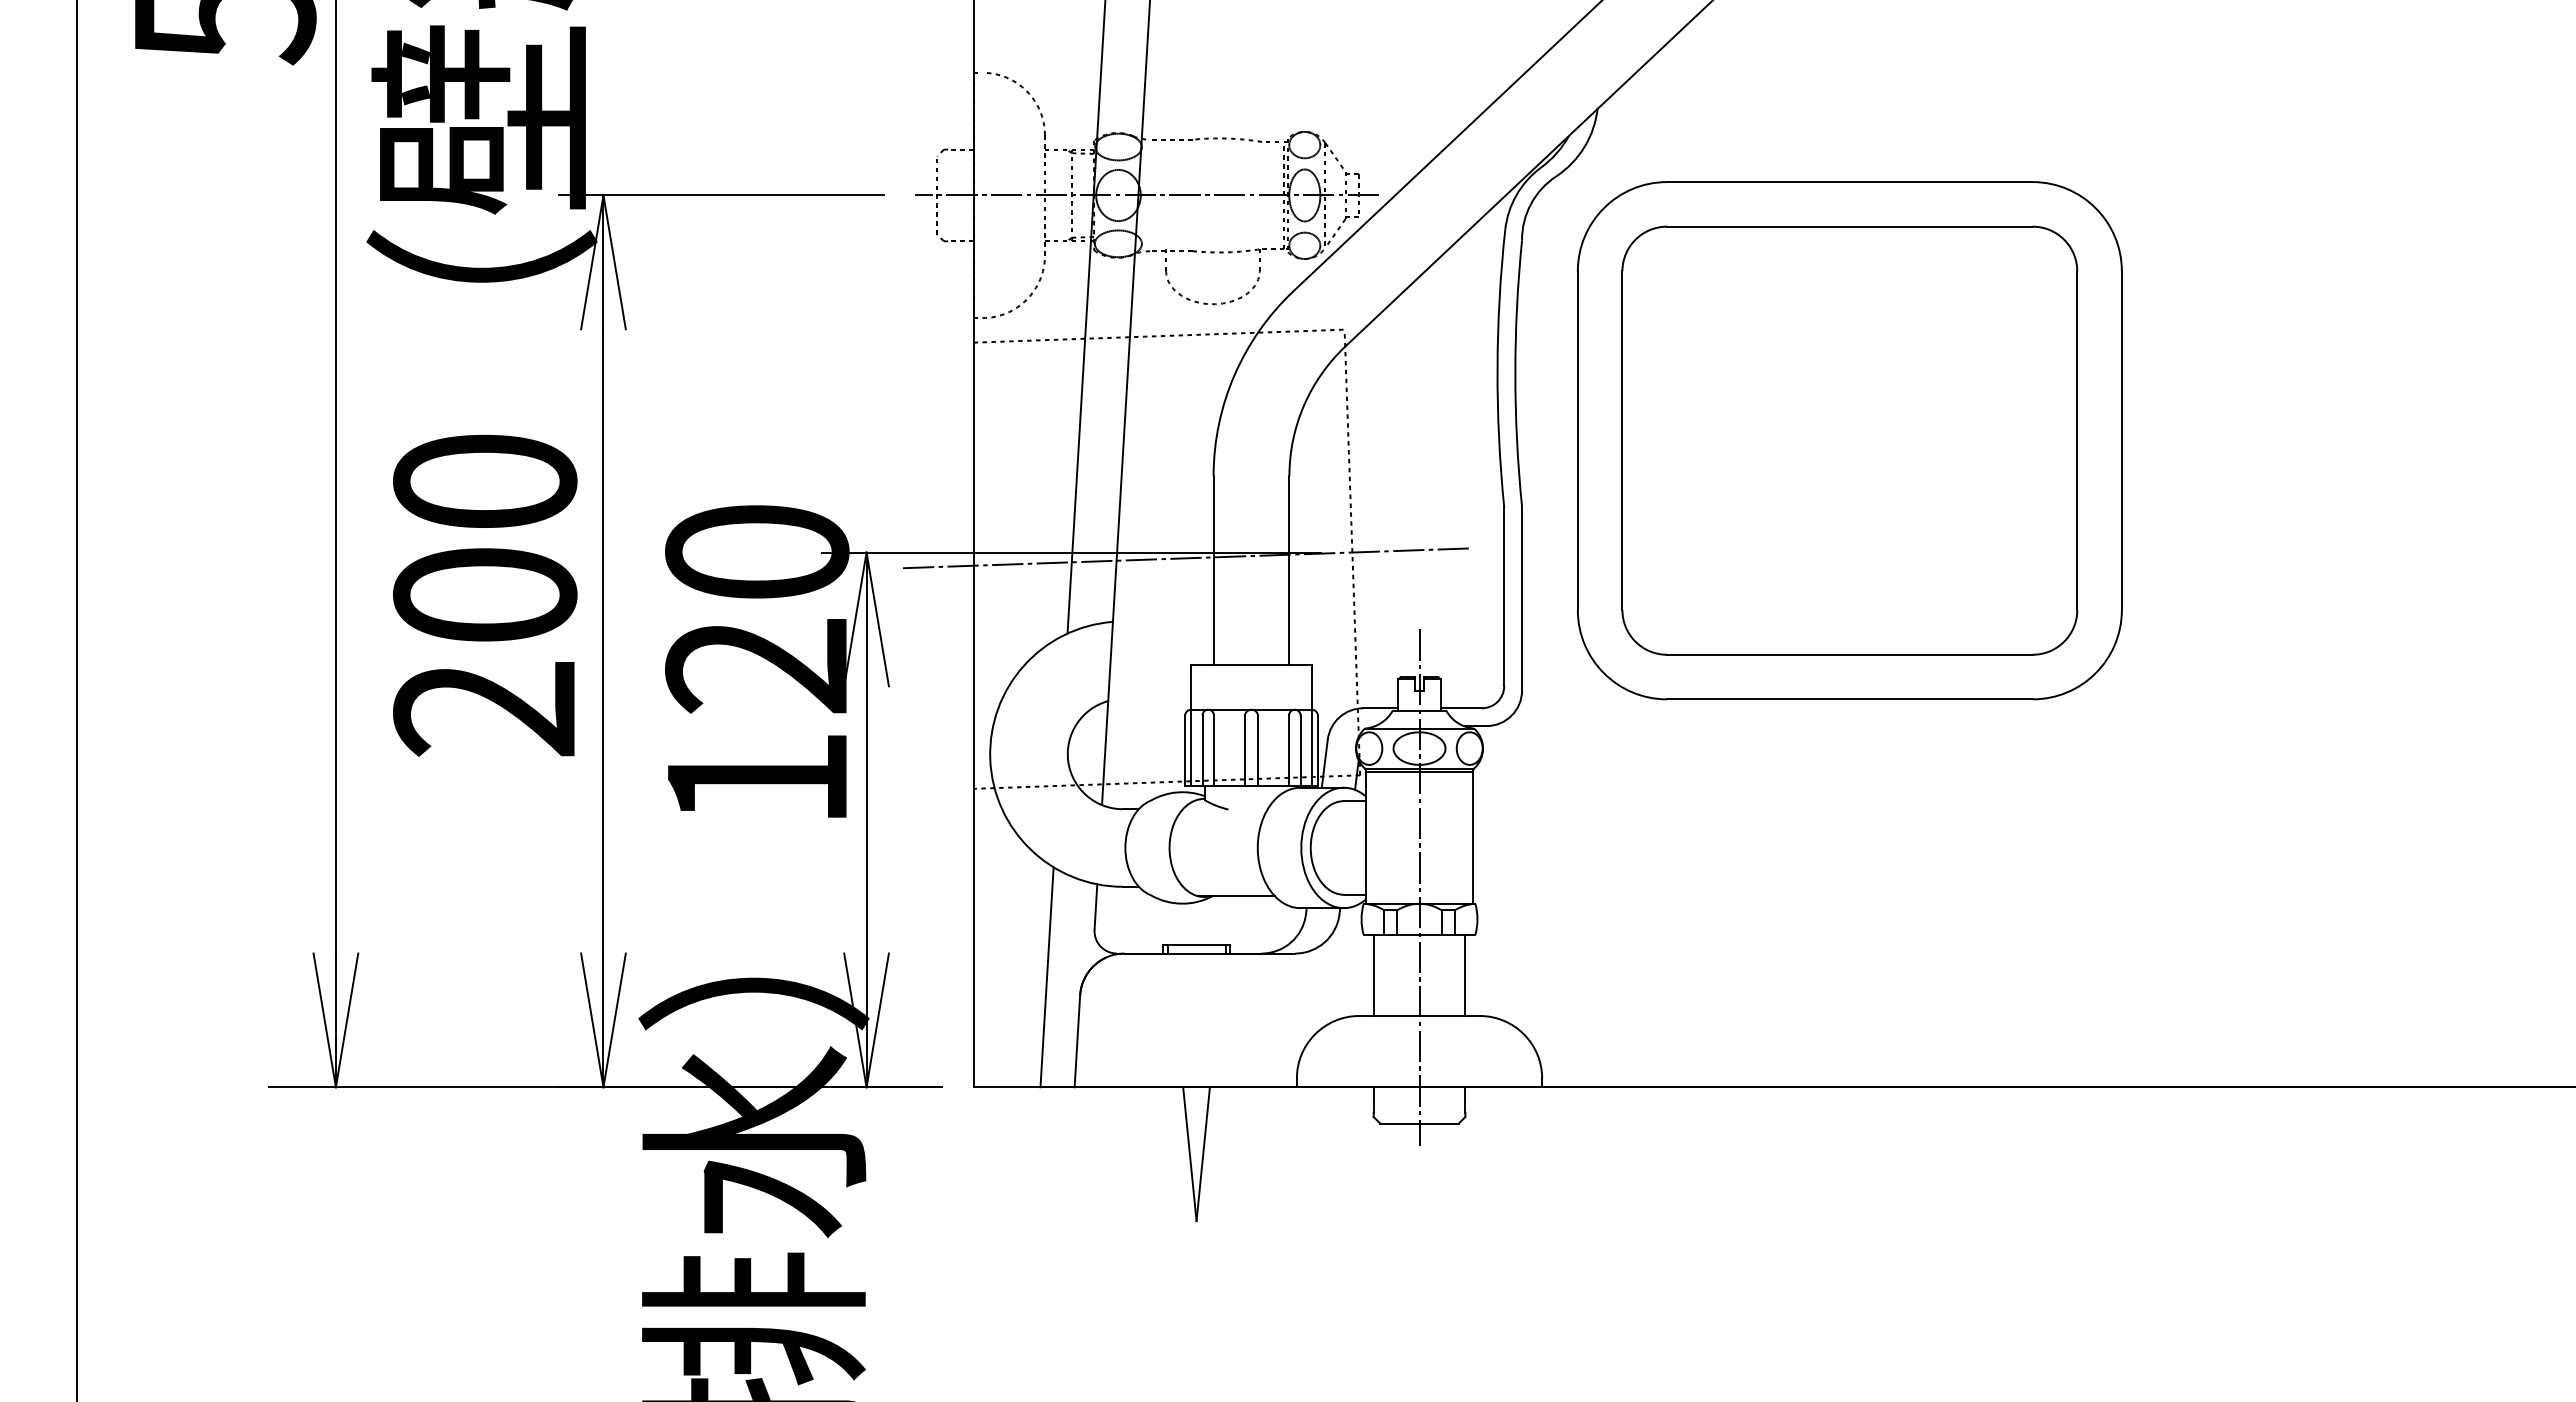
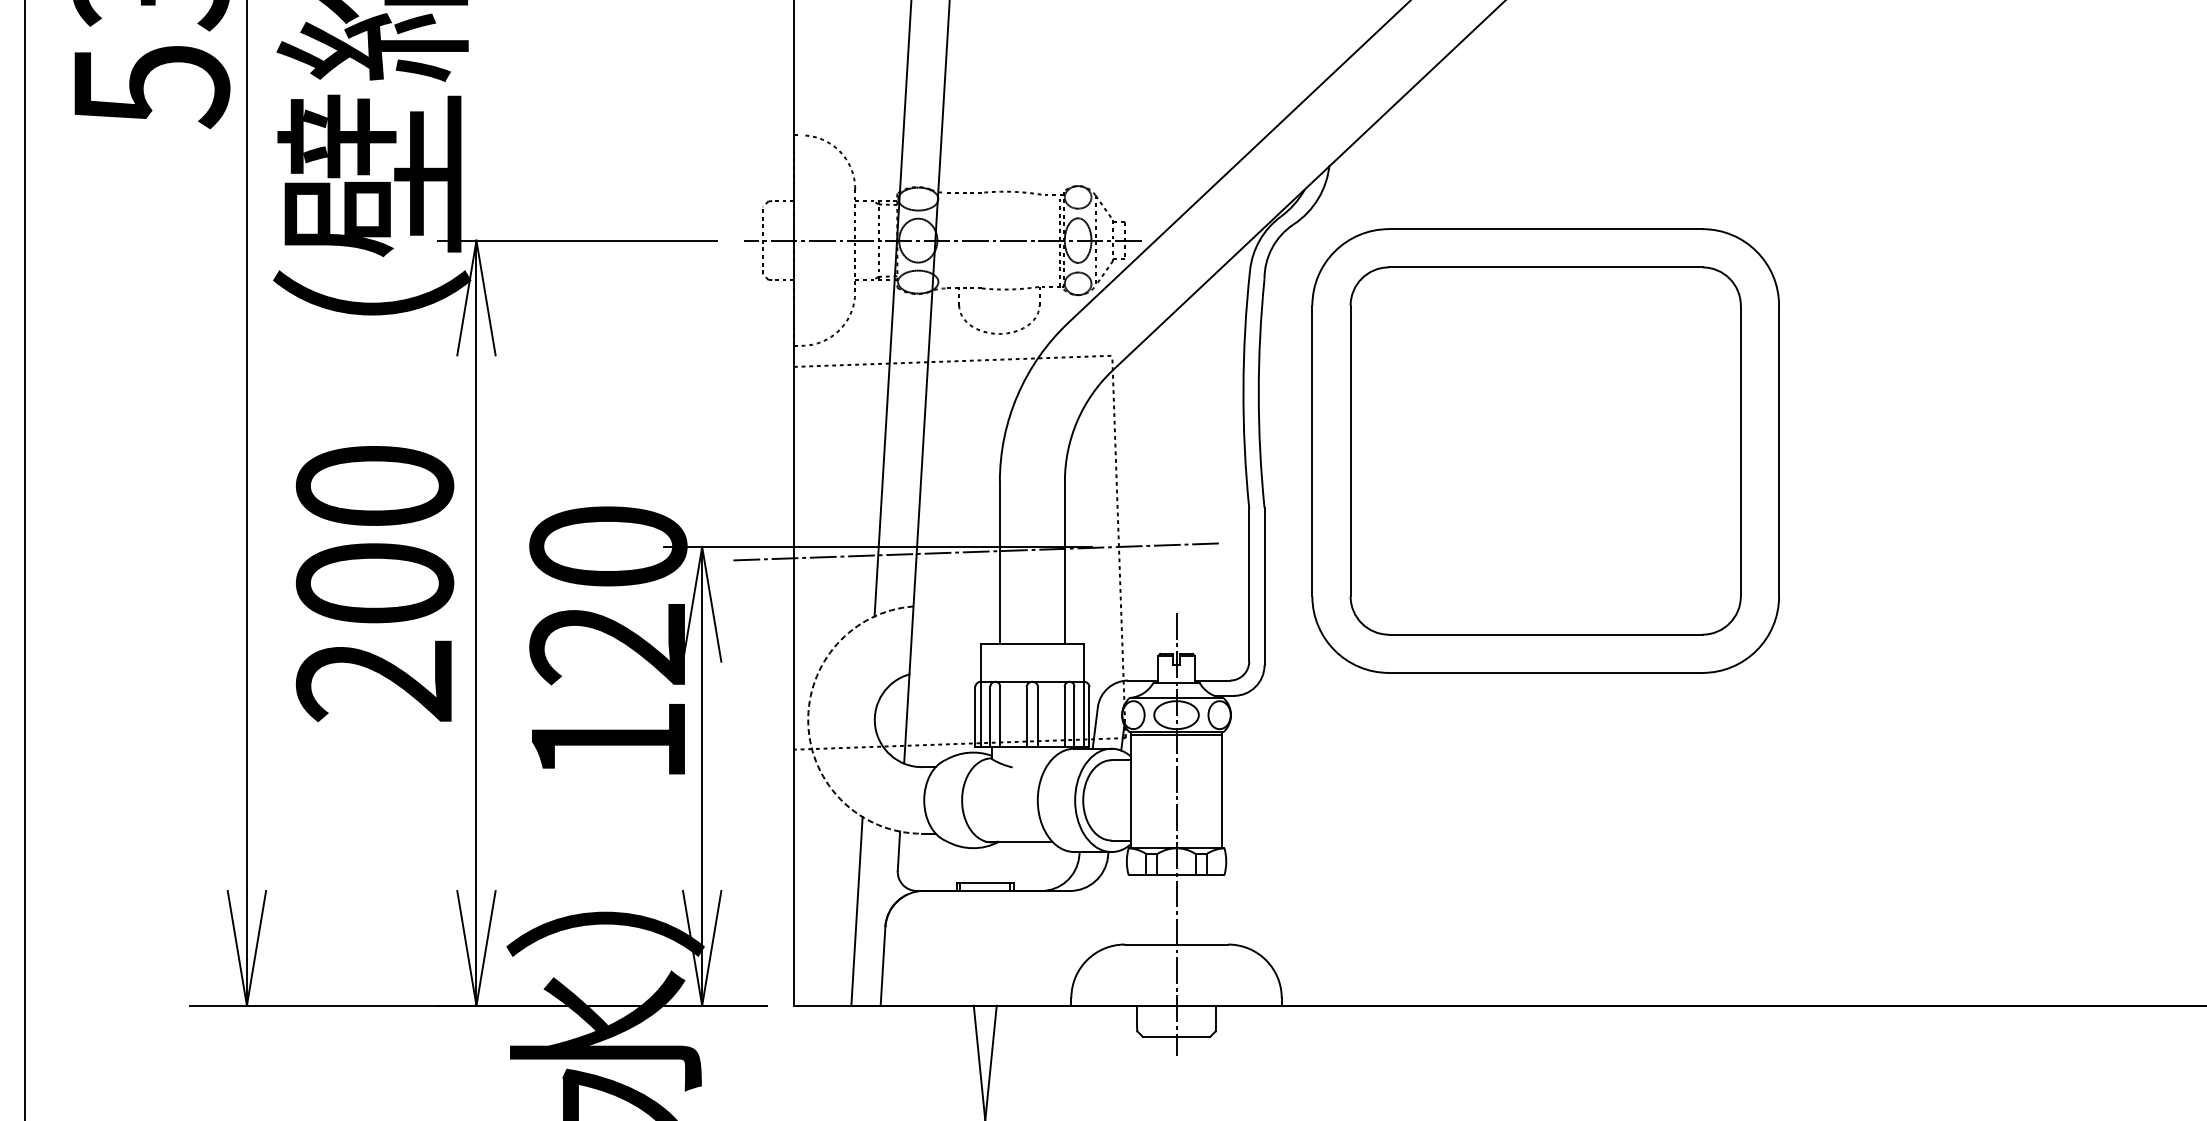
arc: (990, 759) -> (808, 724), solid -> dashed
line: (1373, 975) -> (1137, 909), removed
line: (1465, 975) -> (1215, 909), removed

